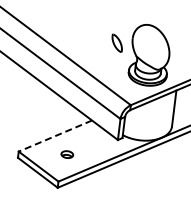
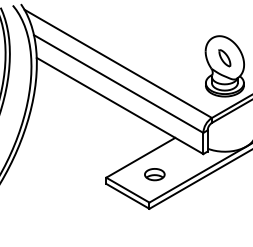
part: (116, 43) -> (224, 58), moved
line: (55, 135) -> (140, 157), dashed -> solid
part: (66, 154) -> (154, 174), size x1.67

